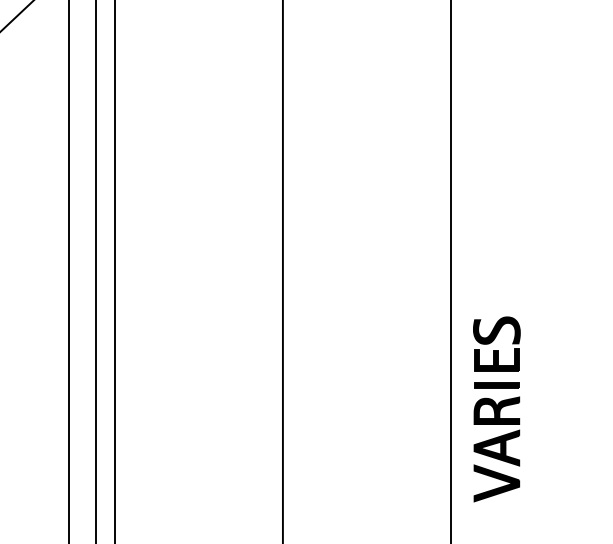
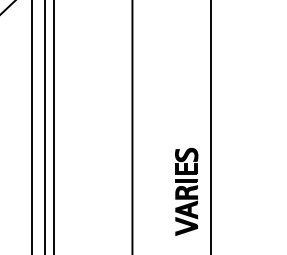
part: (496, 408) -> (186, 191), moved

